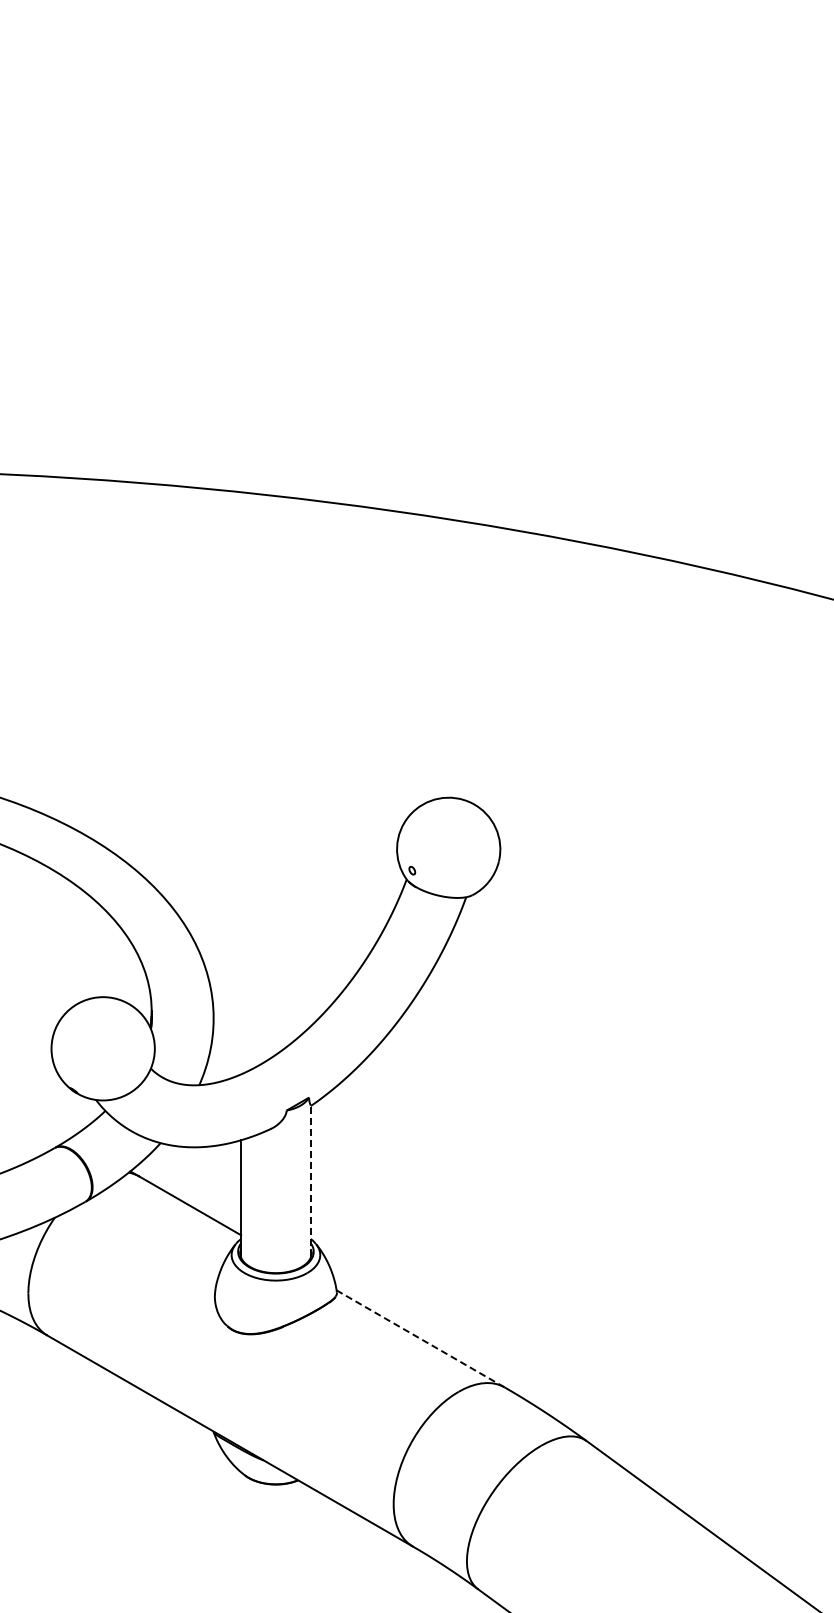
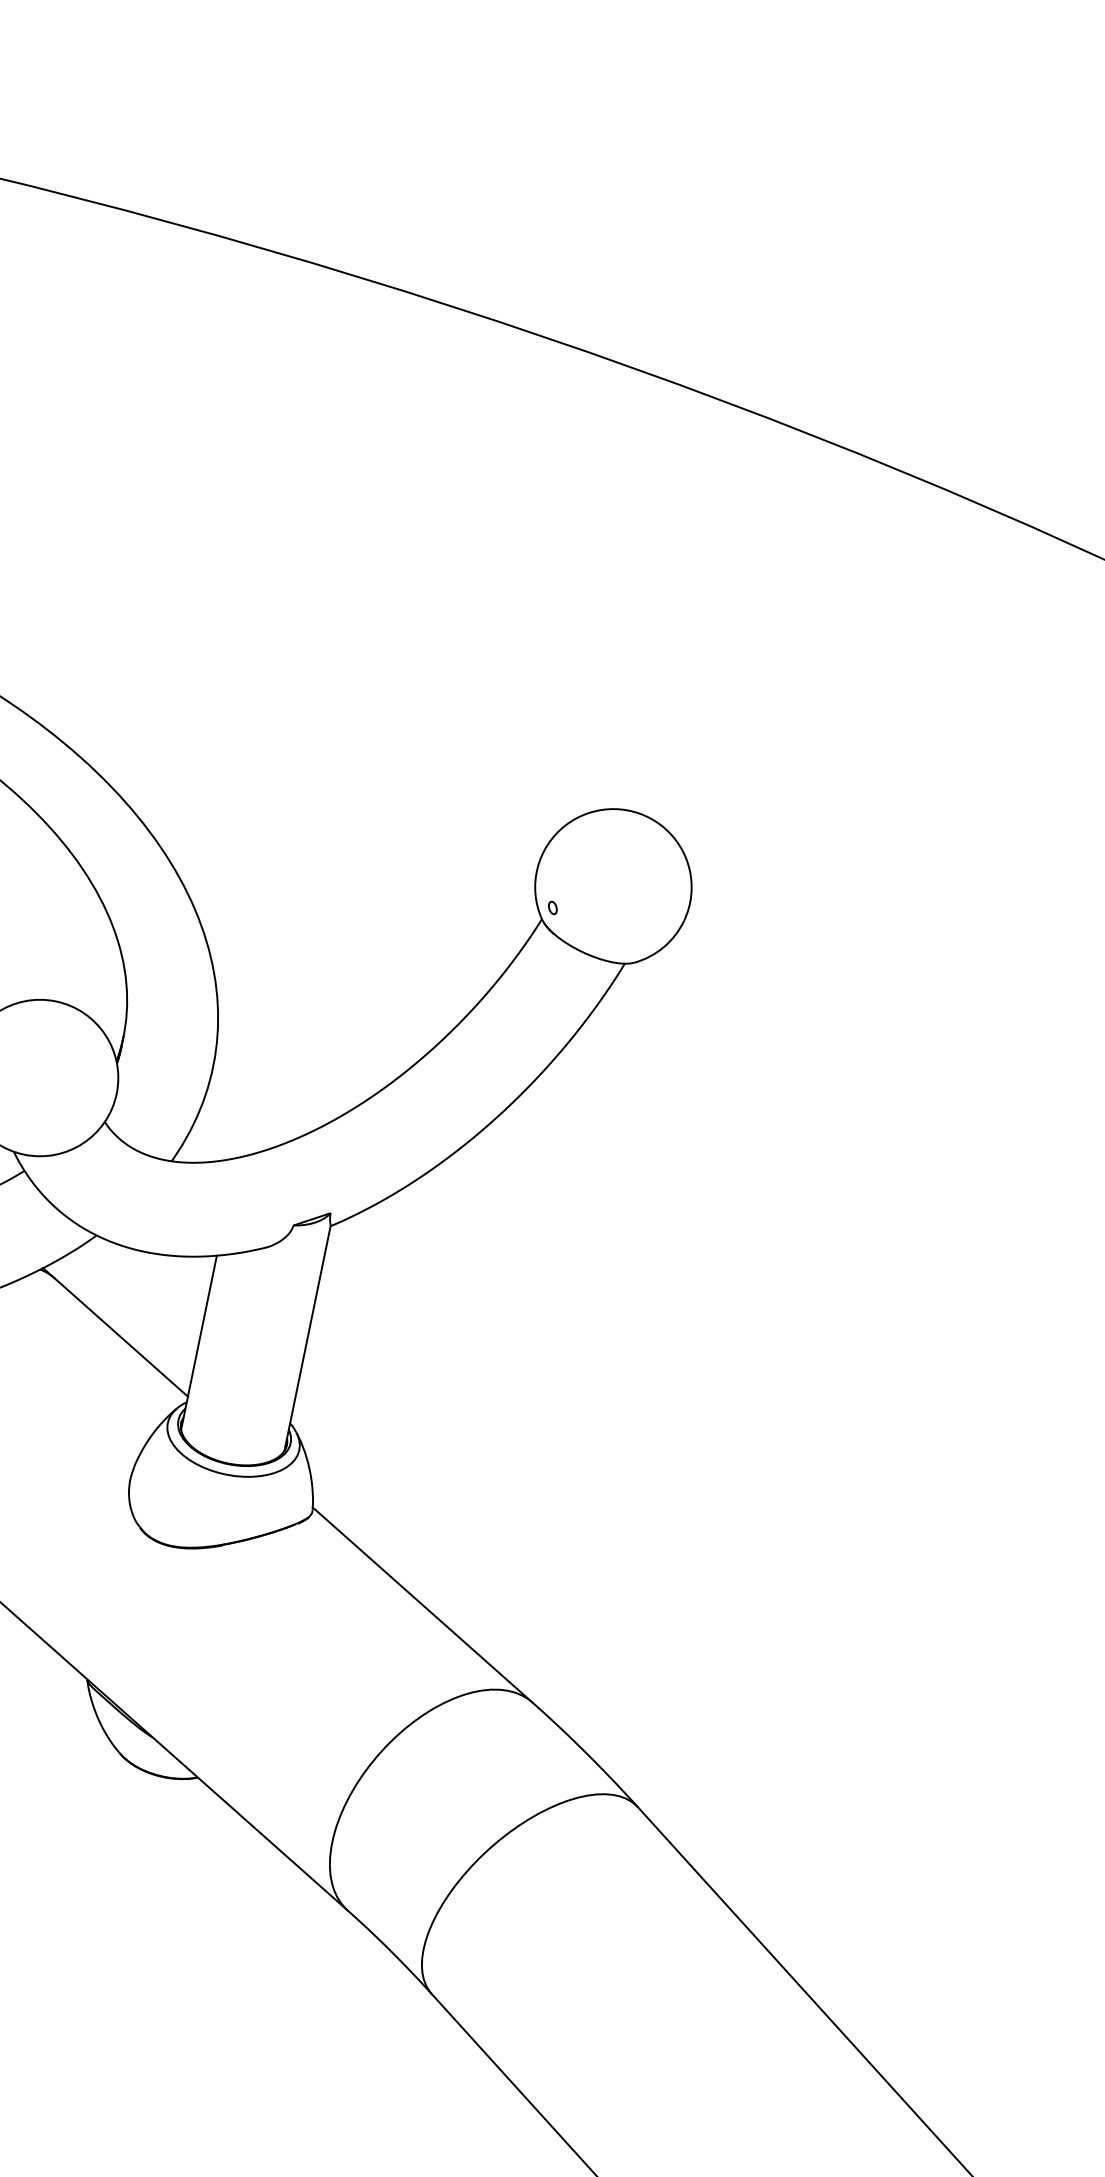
line: (310, 1181) -> (307, 1338), dashed -> solid
line: (420, 1338) -> (422, 1604), dashed -> solid

